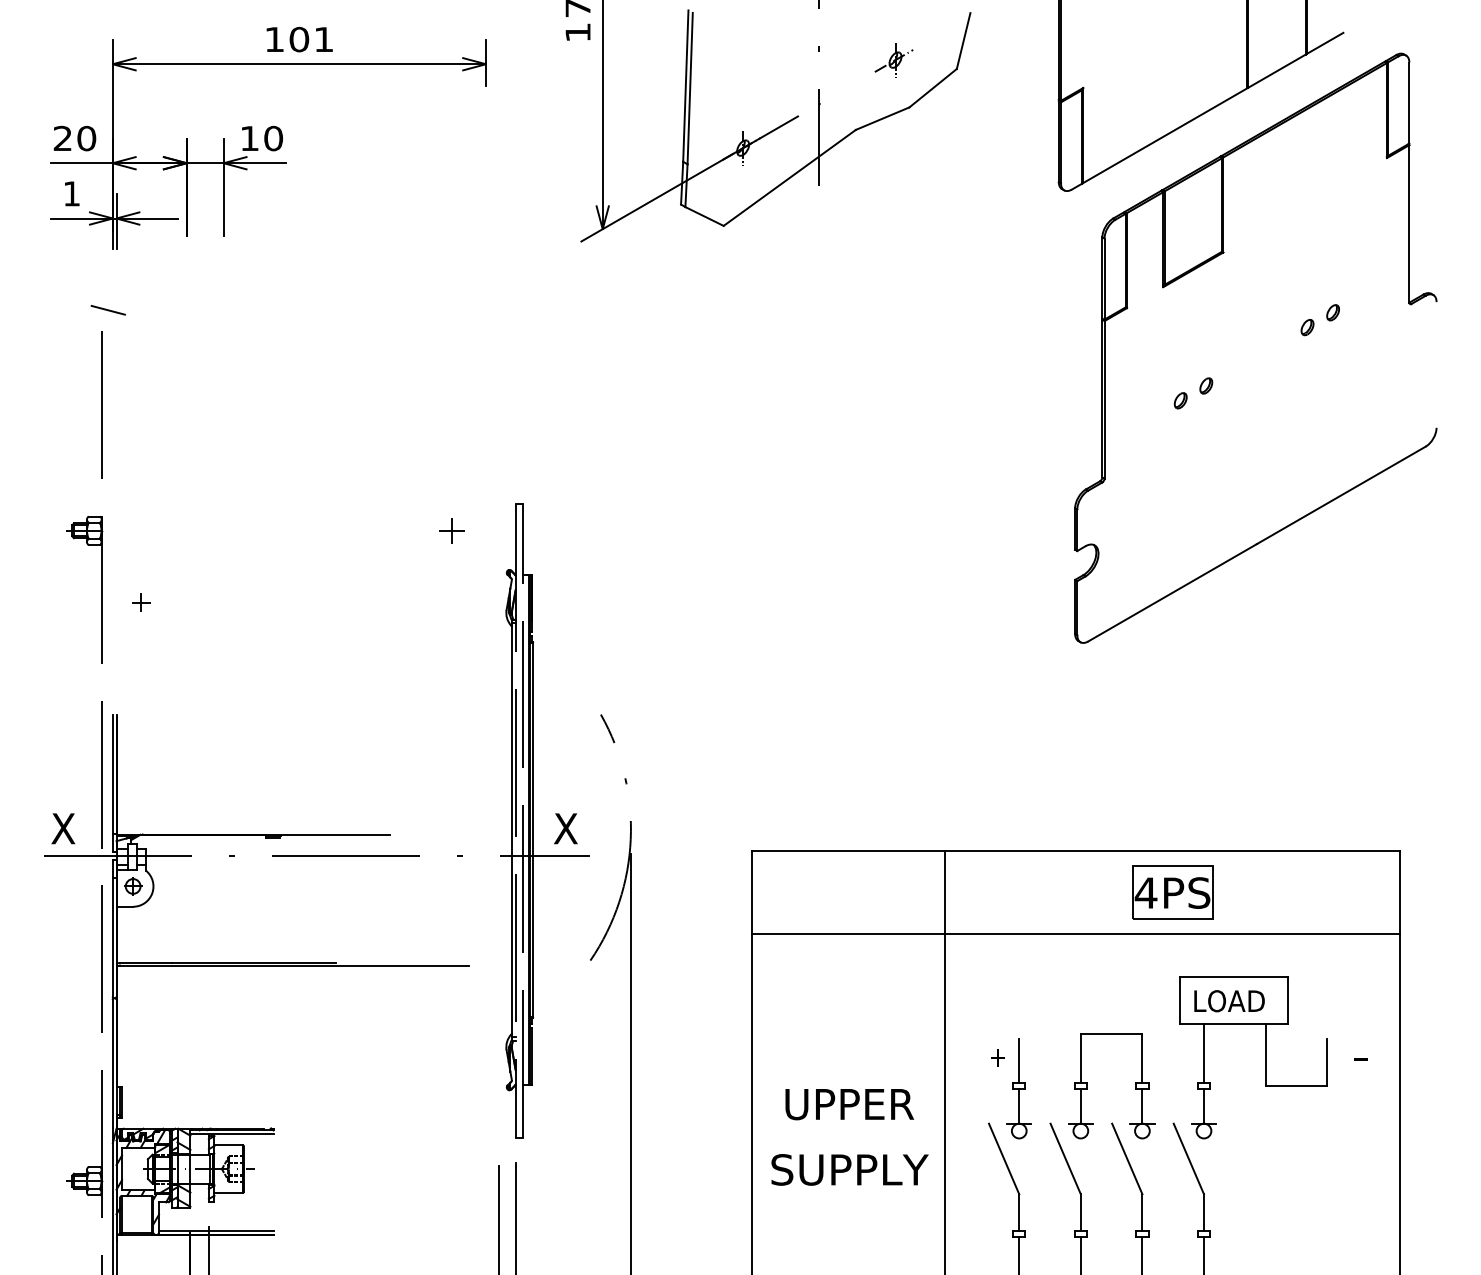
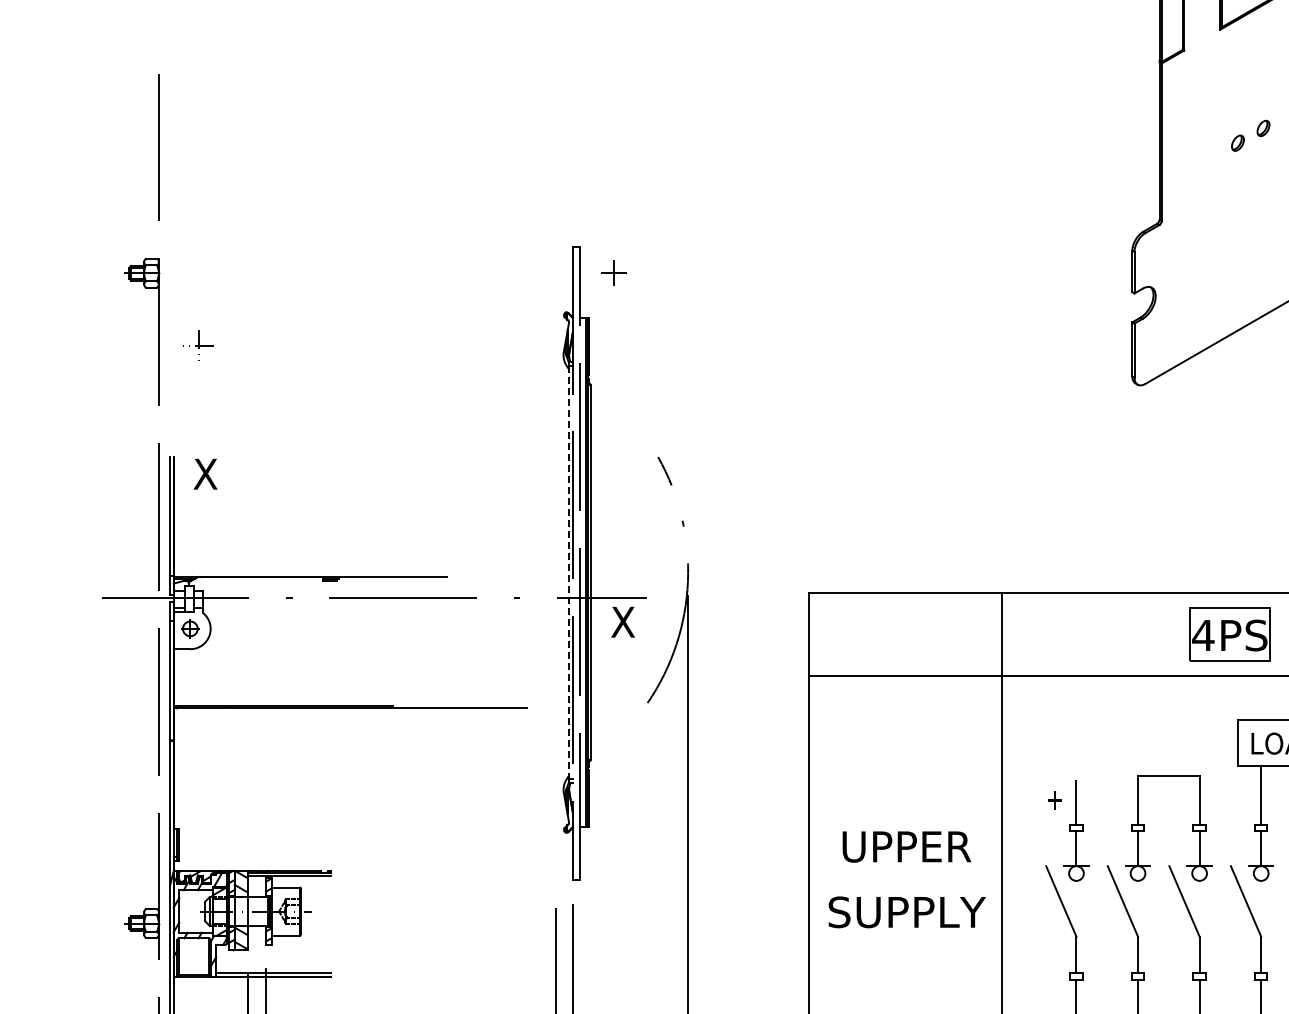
line: (107, 309) -> (164, 51), removed
part: (451, 530) -> (613, 272), moved
part: (141, 602) -> (198, 344), size x1.6
text: (63, 828) -> (205, 473), moved
text: (565, 828) -> (622, 621), moved
line: (511, 830) -> (568, 572), solid -> dashed

